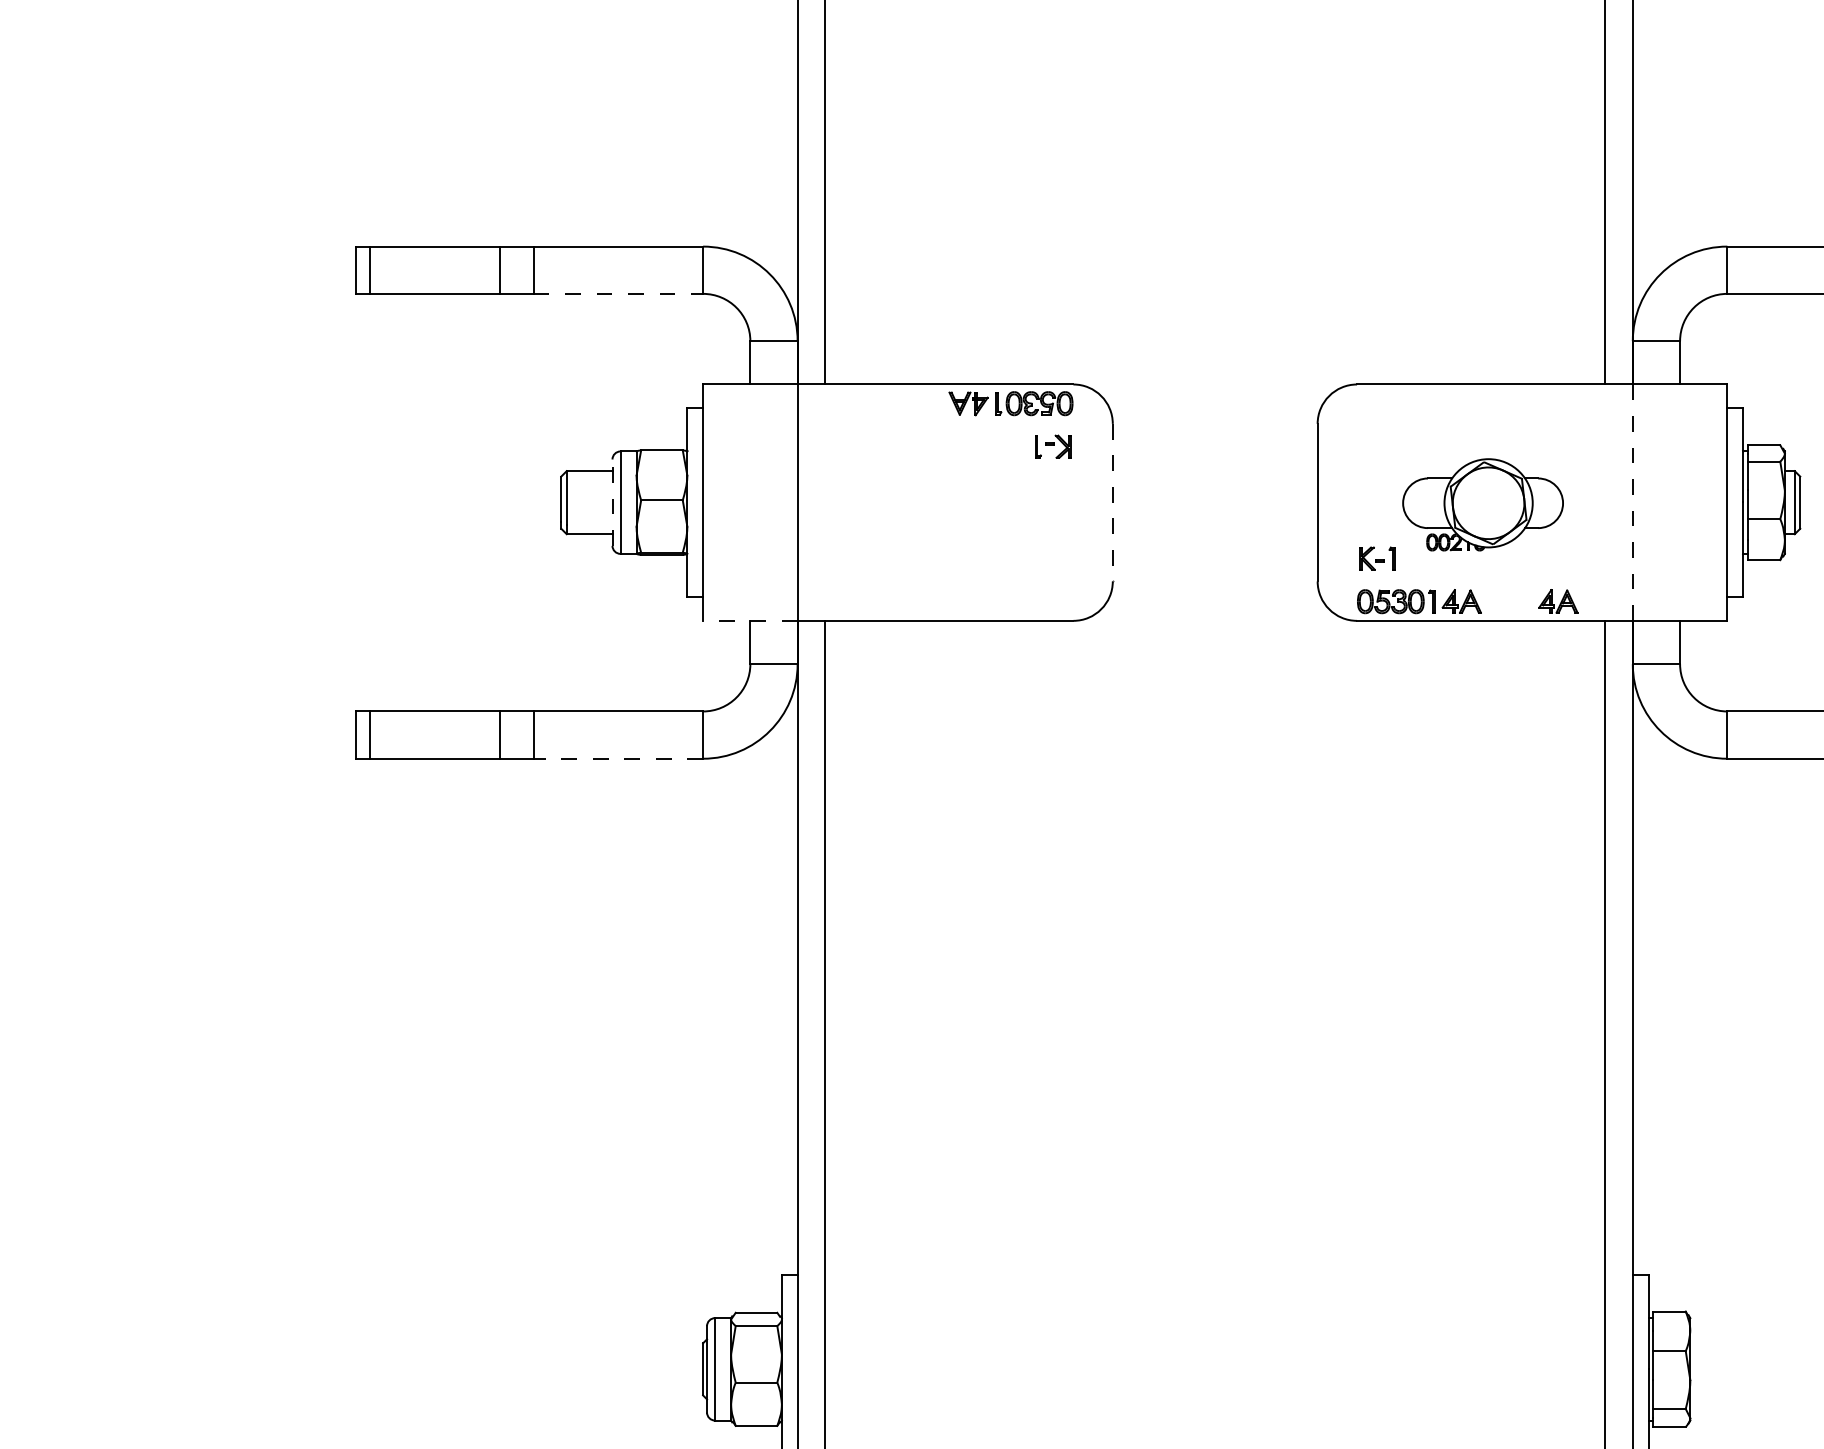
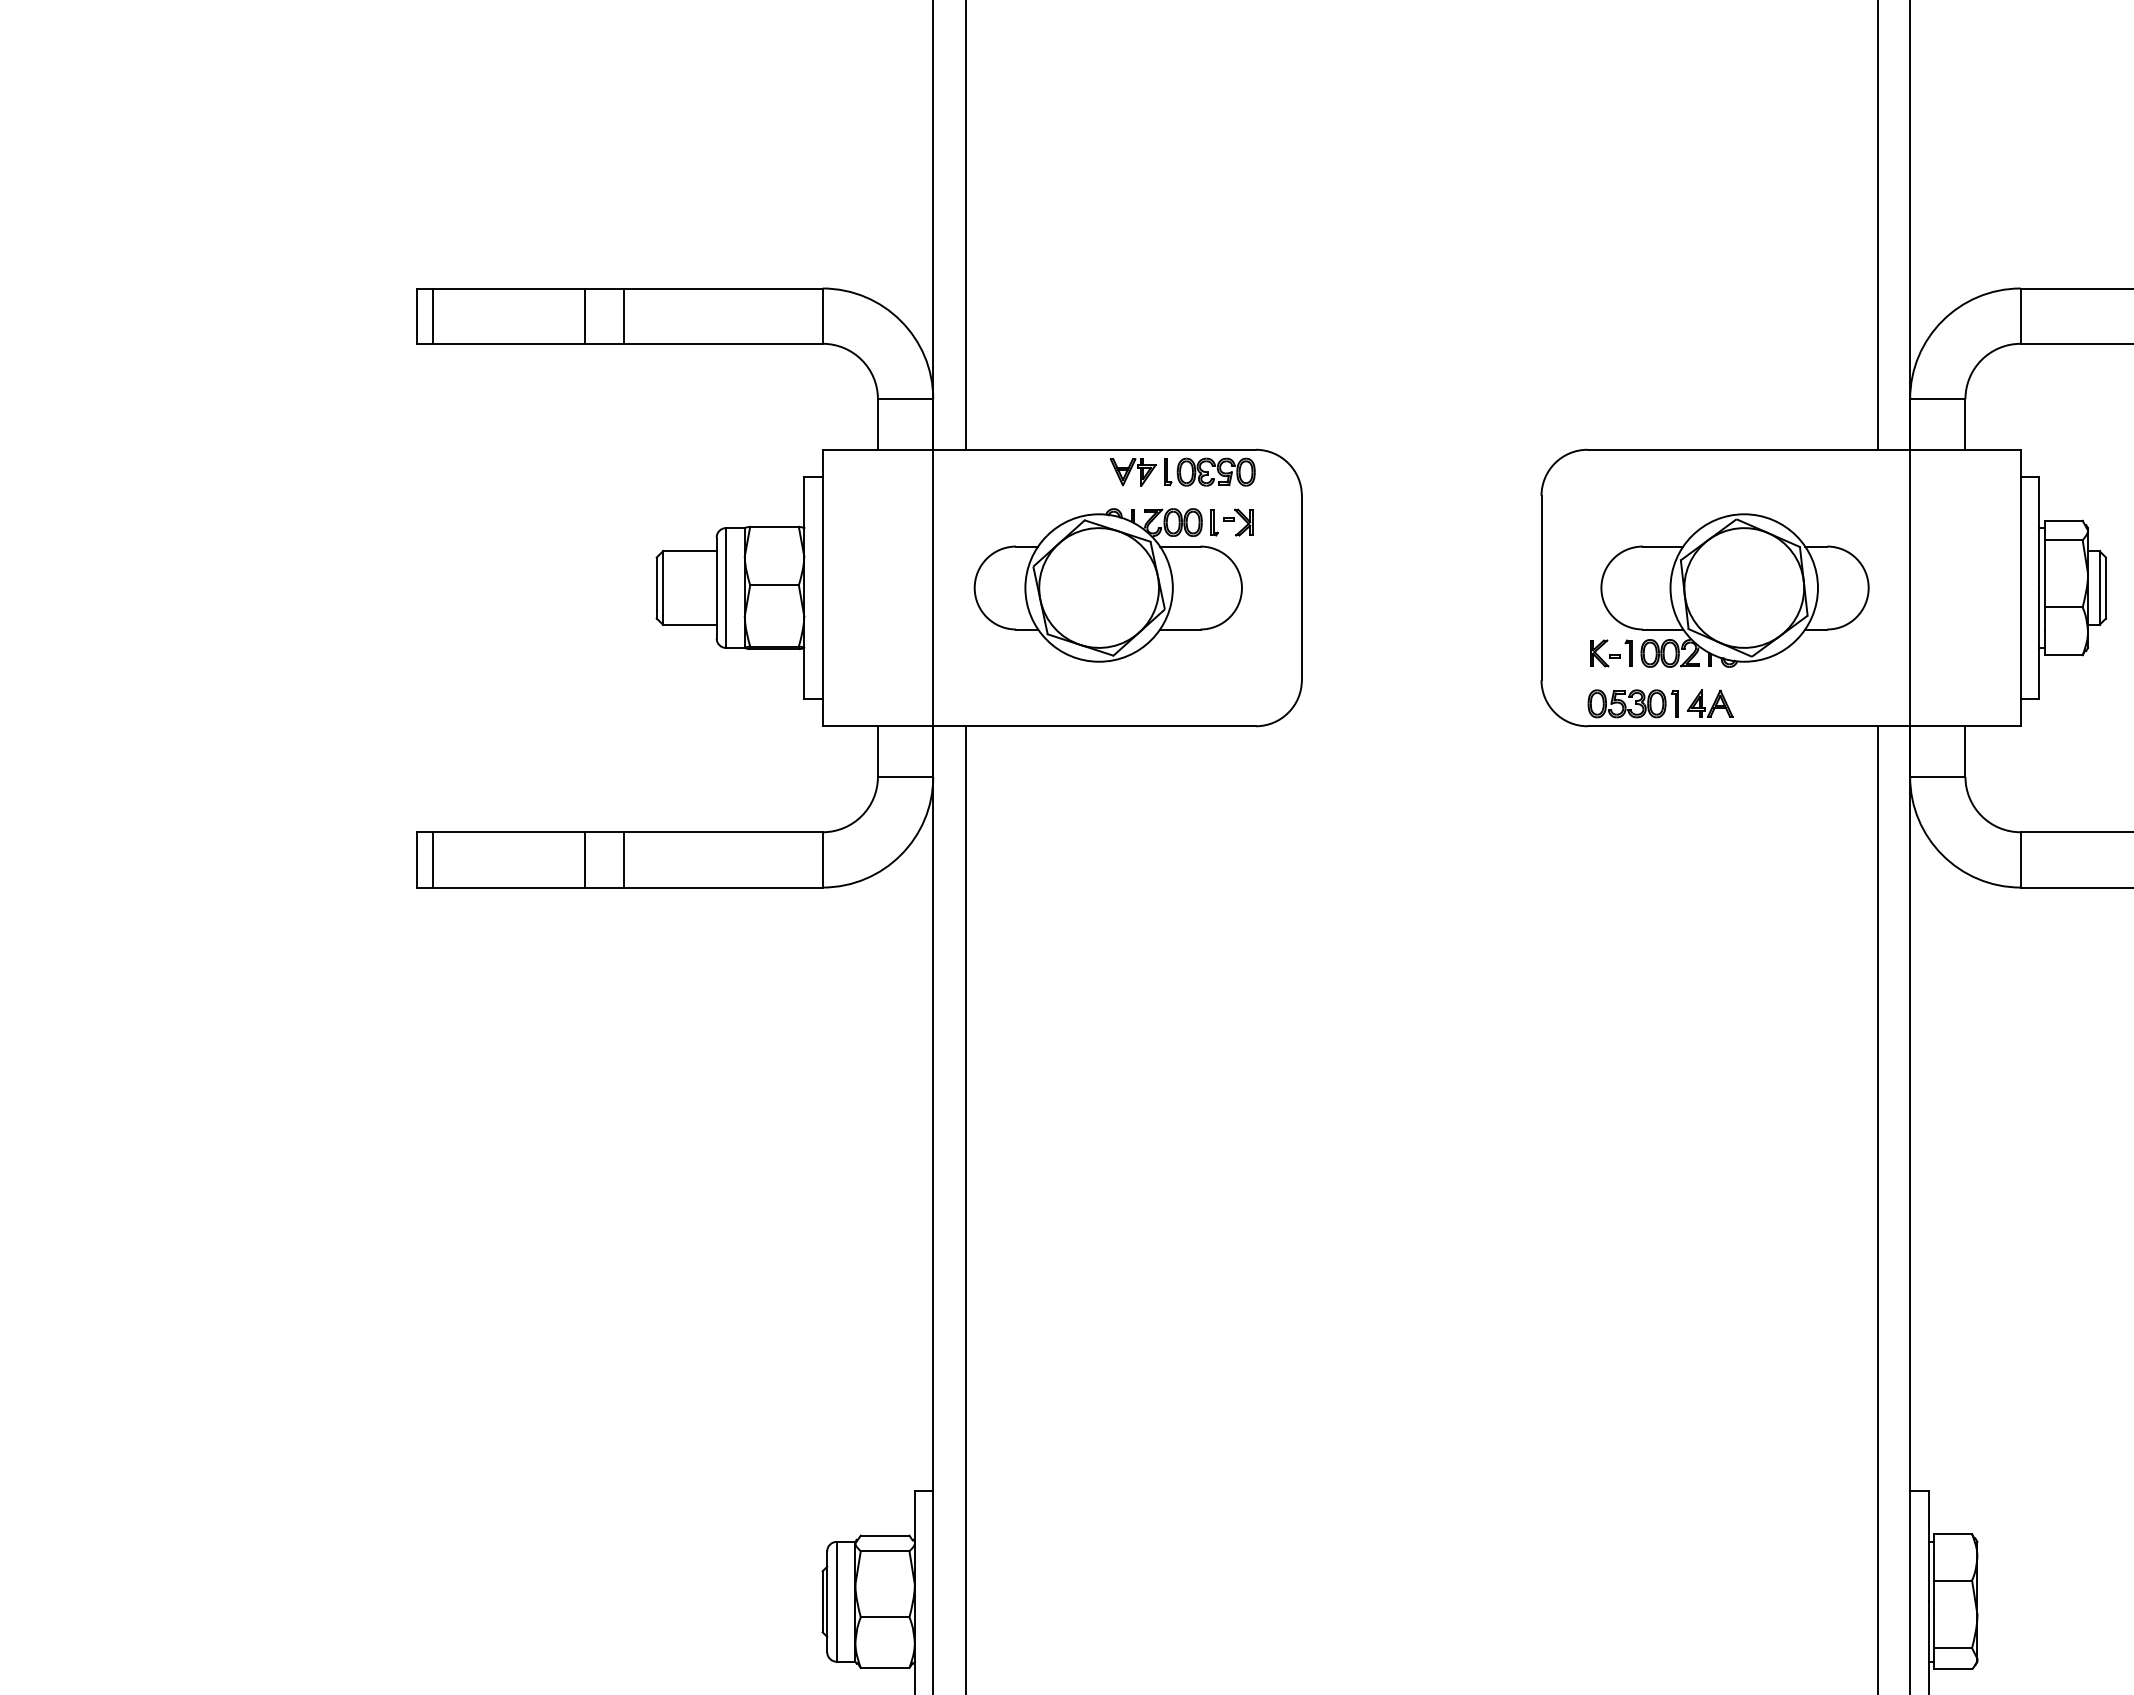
line: (619, 293) -> (724, 343), dashed -> solid
part: (946, 500) -> (1107, 585), added
line: (1633, 502) -> (1910, 587), dashed -> solid
line: (612, 503) -> (716, 588), dashed -> solid
line: (1112, 503) -> (1301, 588), dashed -> solid
part: (1482, 504) -> (1734, 590), size x1.43
part: (1557, 601) -> (1822, 703), removed
line: (749, 621) -> (877, 726), dashed -> solid
line: (618, 758) -> (723, 887), dashed -> solid

